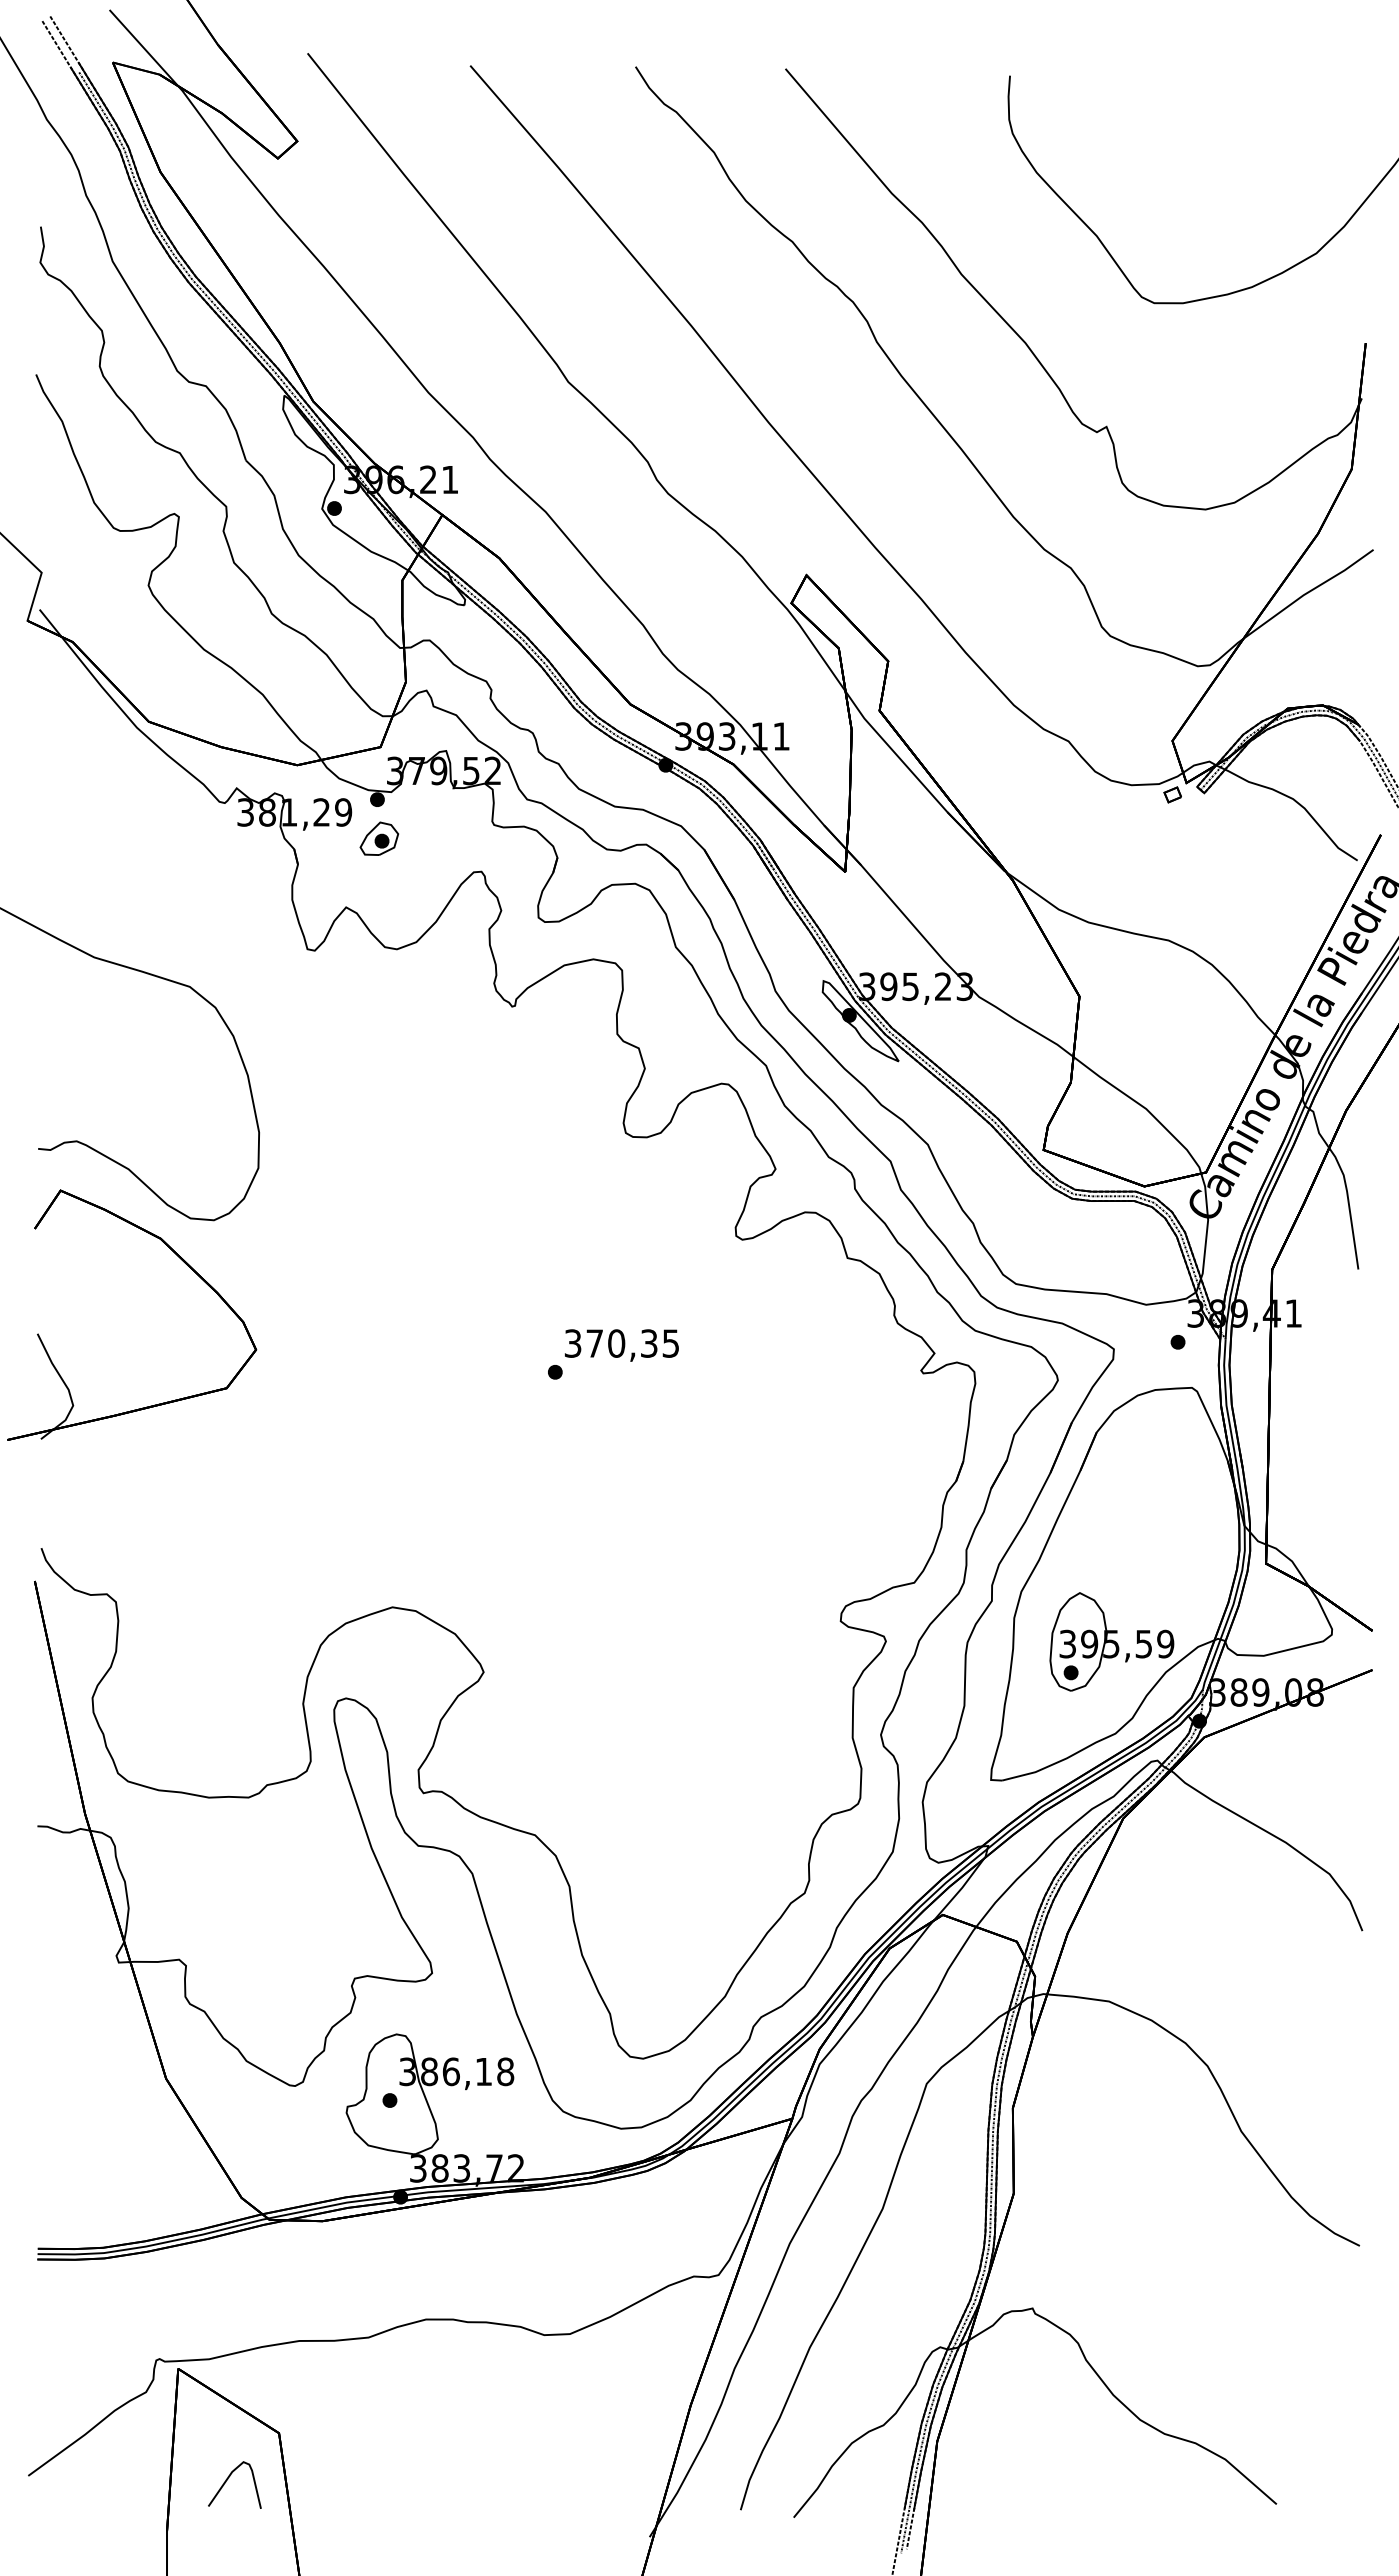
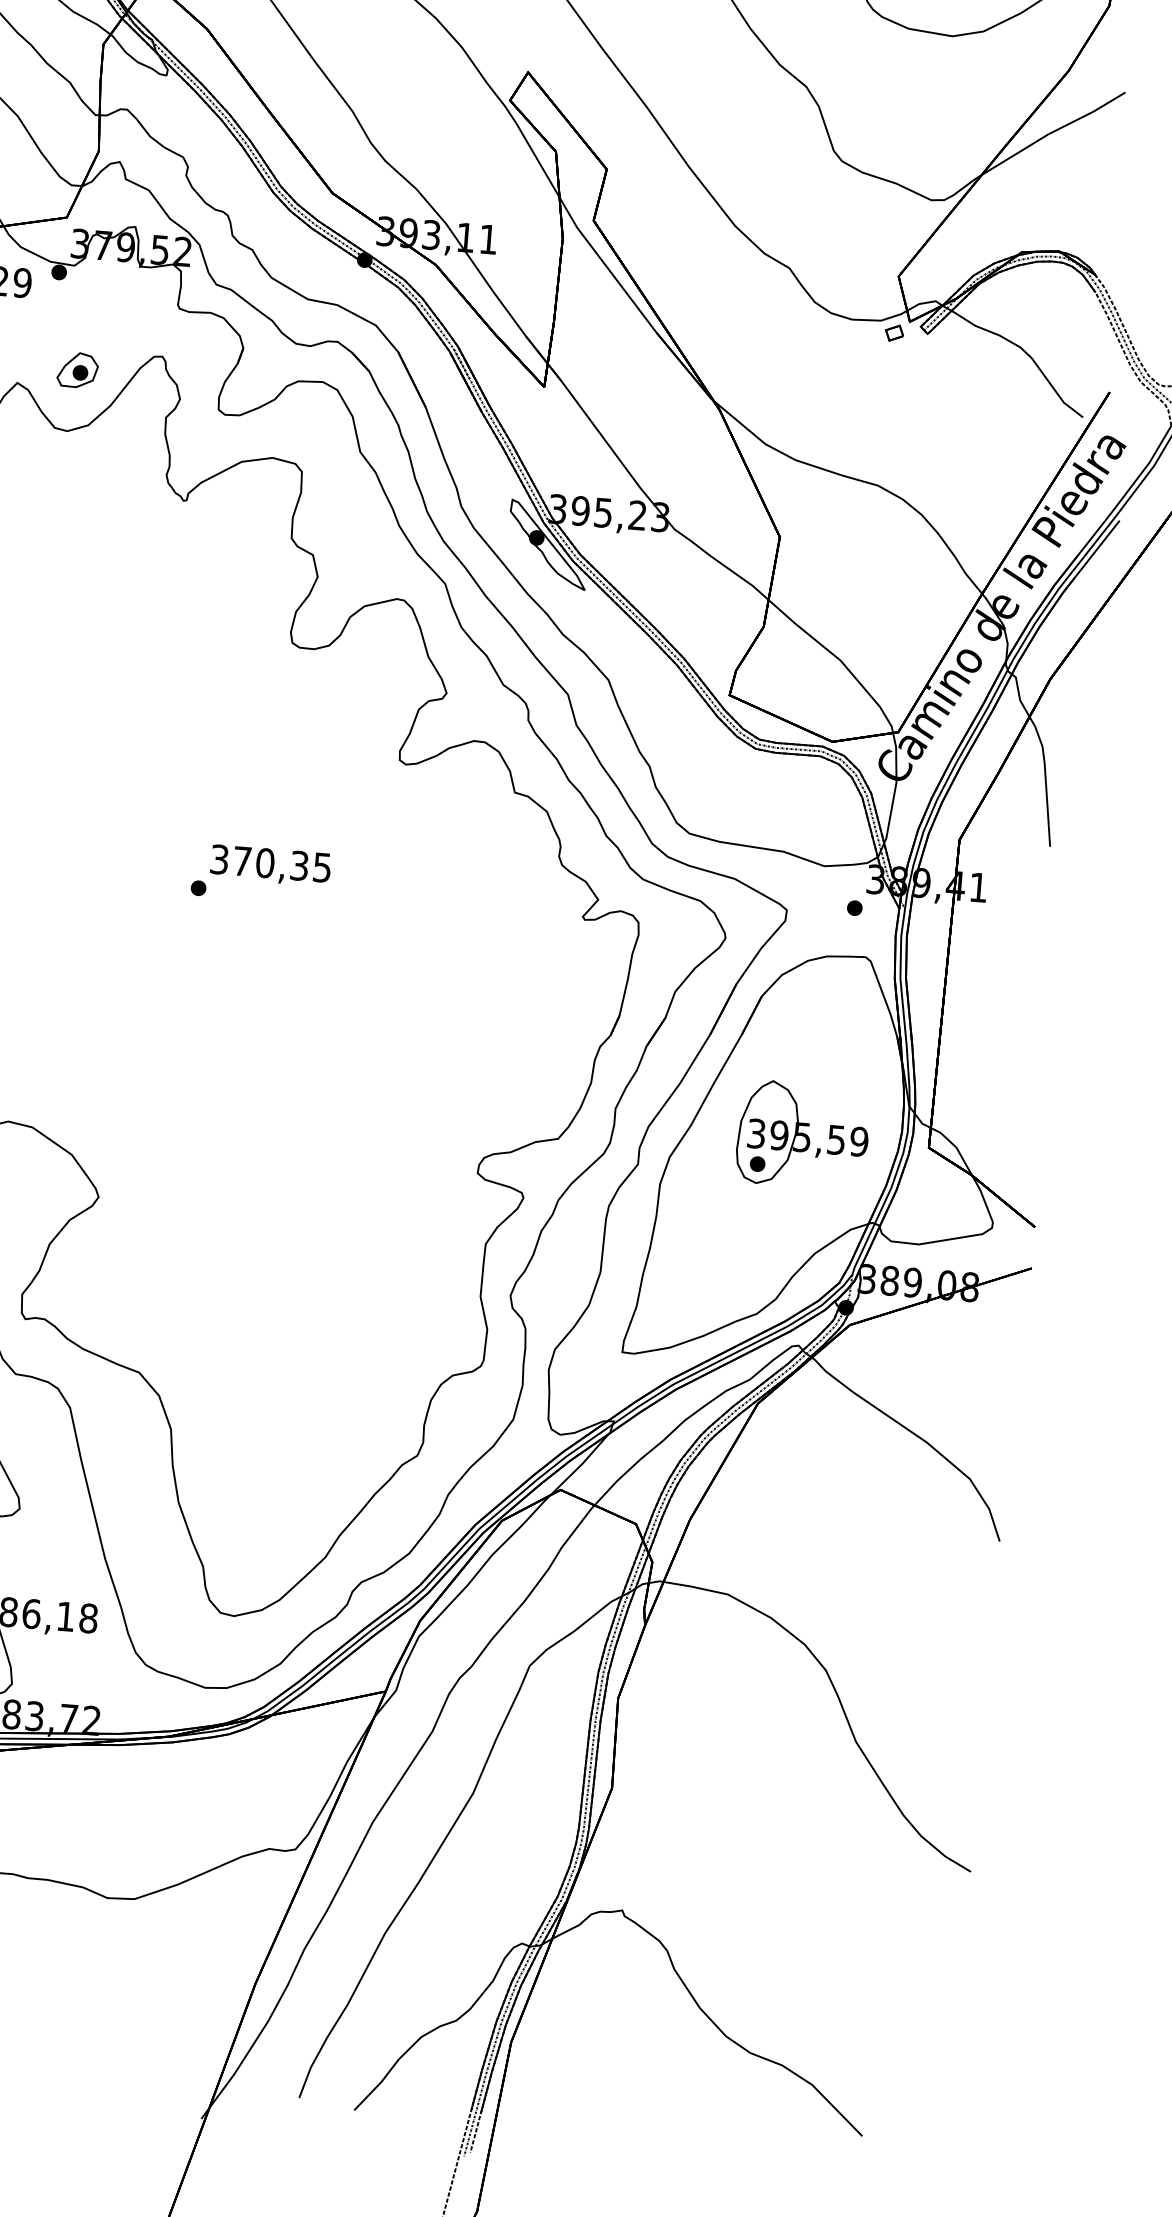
part: (379, 838) -> (77, 369), moved
part: (1111, 1641) -> (802, 1134), moved

